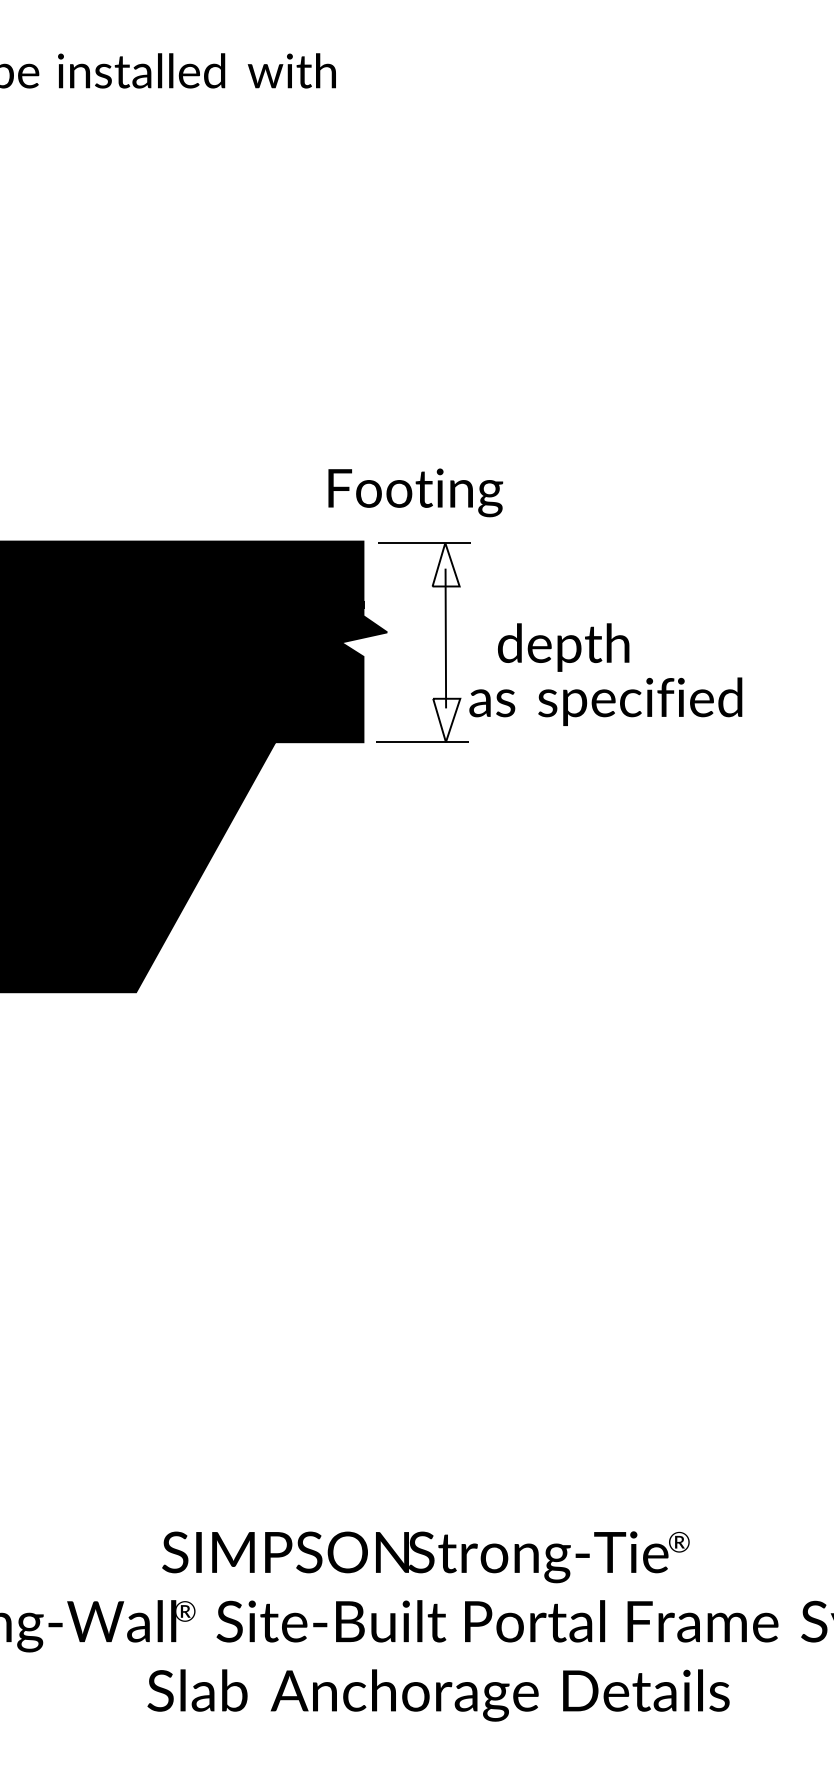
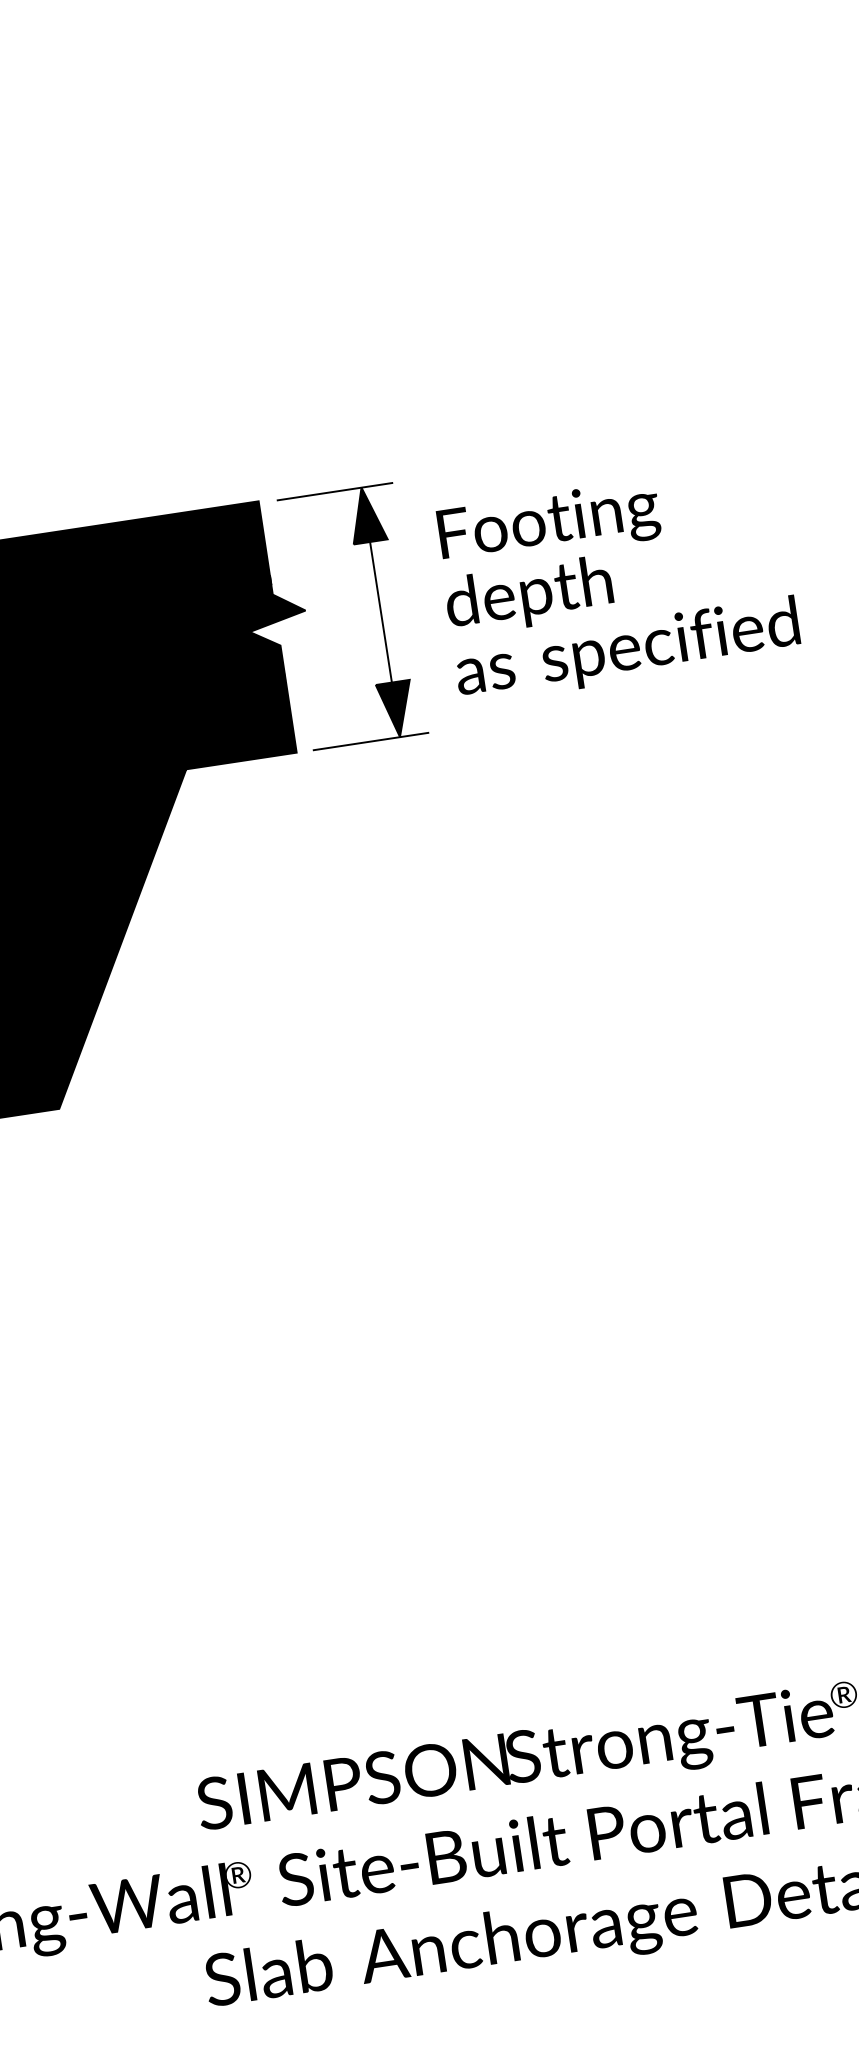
text: (415, 492) -> (549, 523), moved
fill: (445, 564) -> (365, 514), added
text: (605, 701) -> (627, 650), moved
fill: (446, 720) -> (396, 709), added

